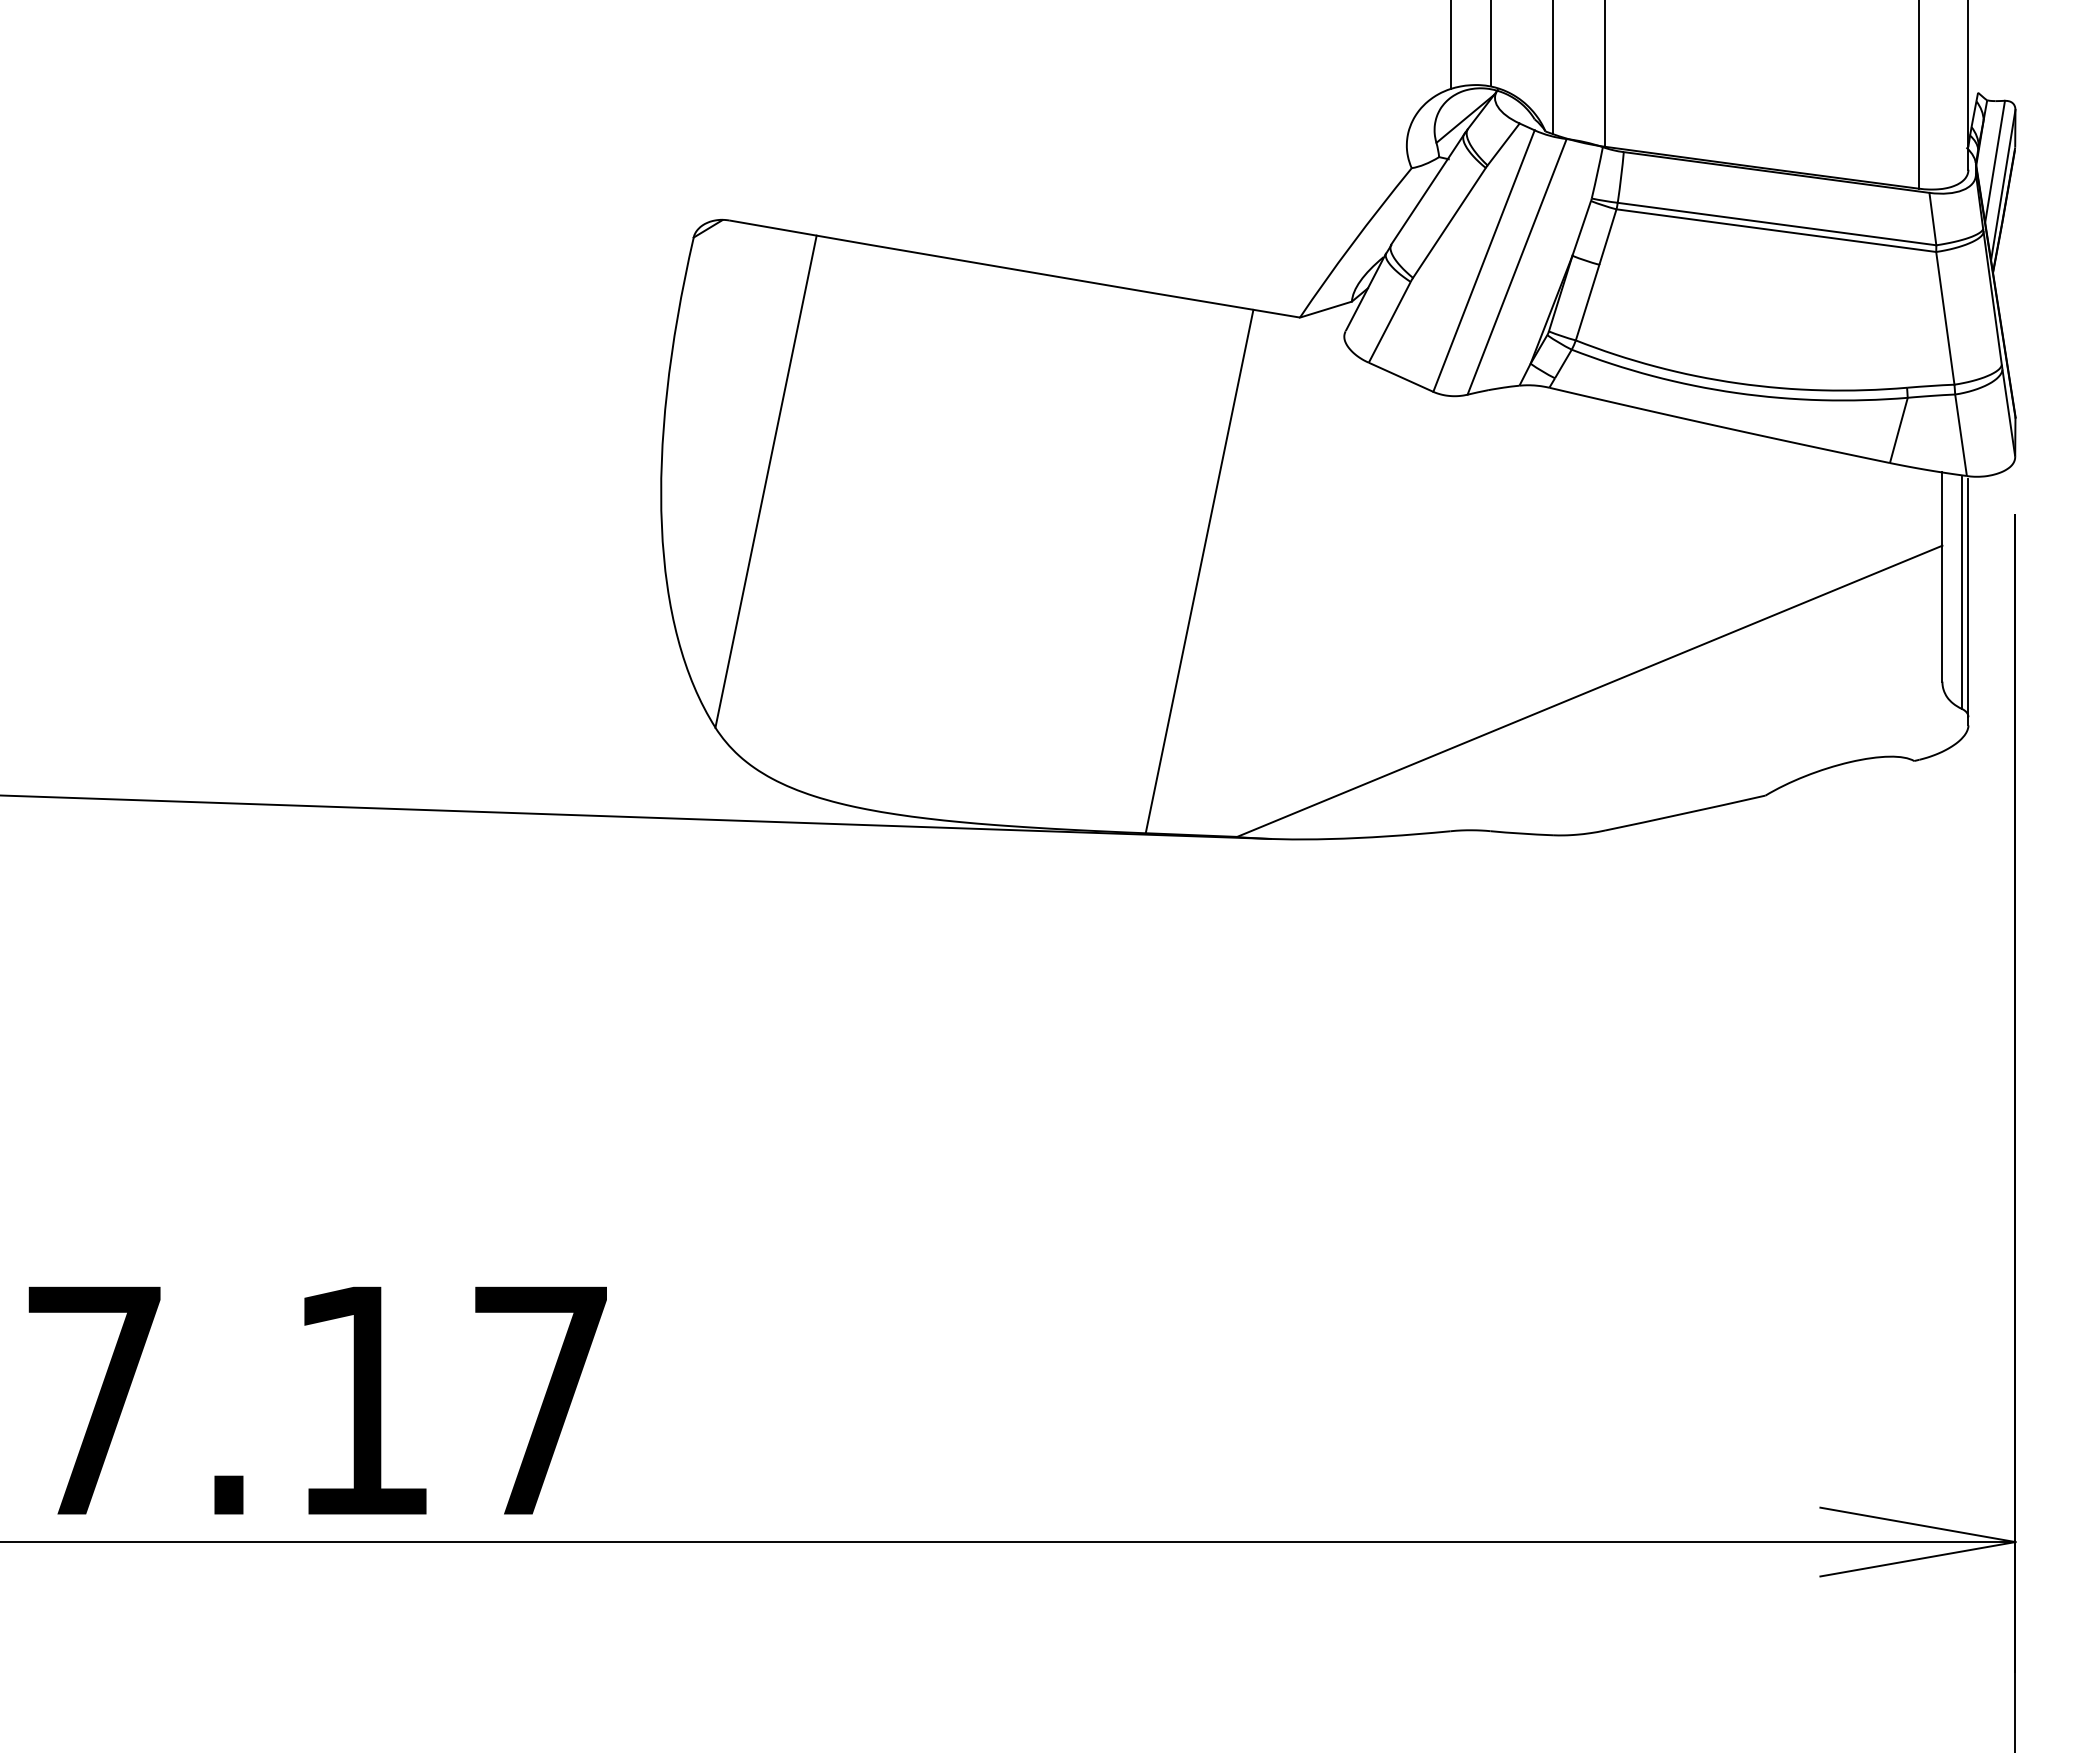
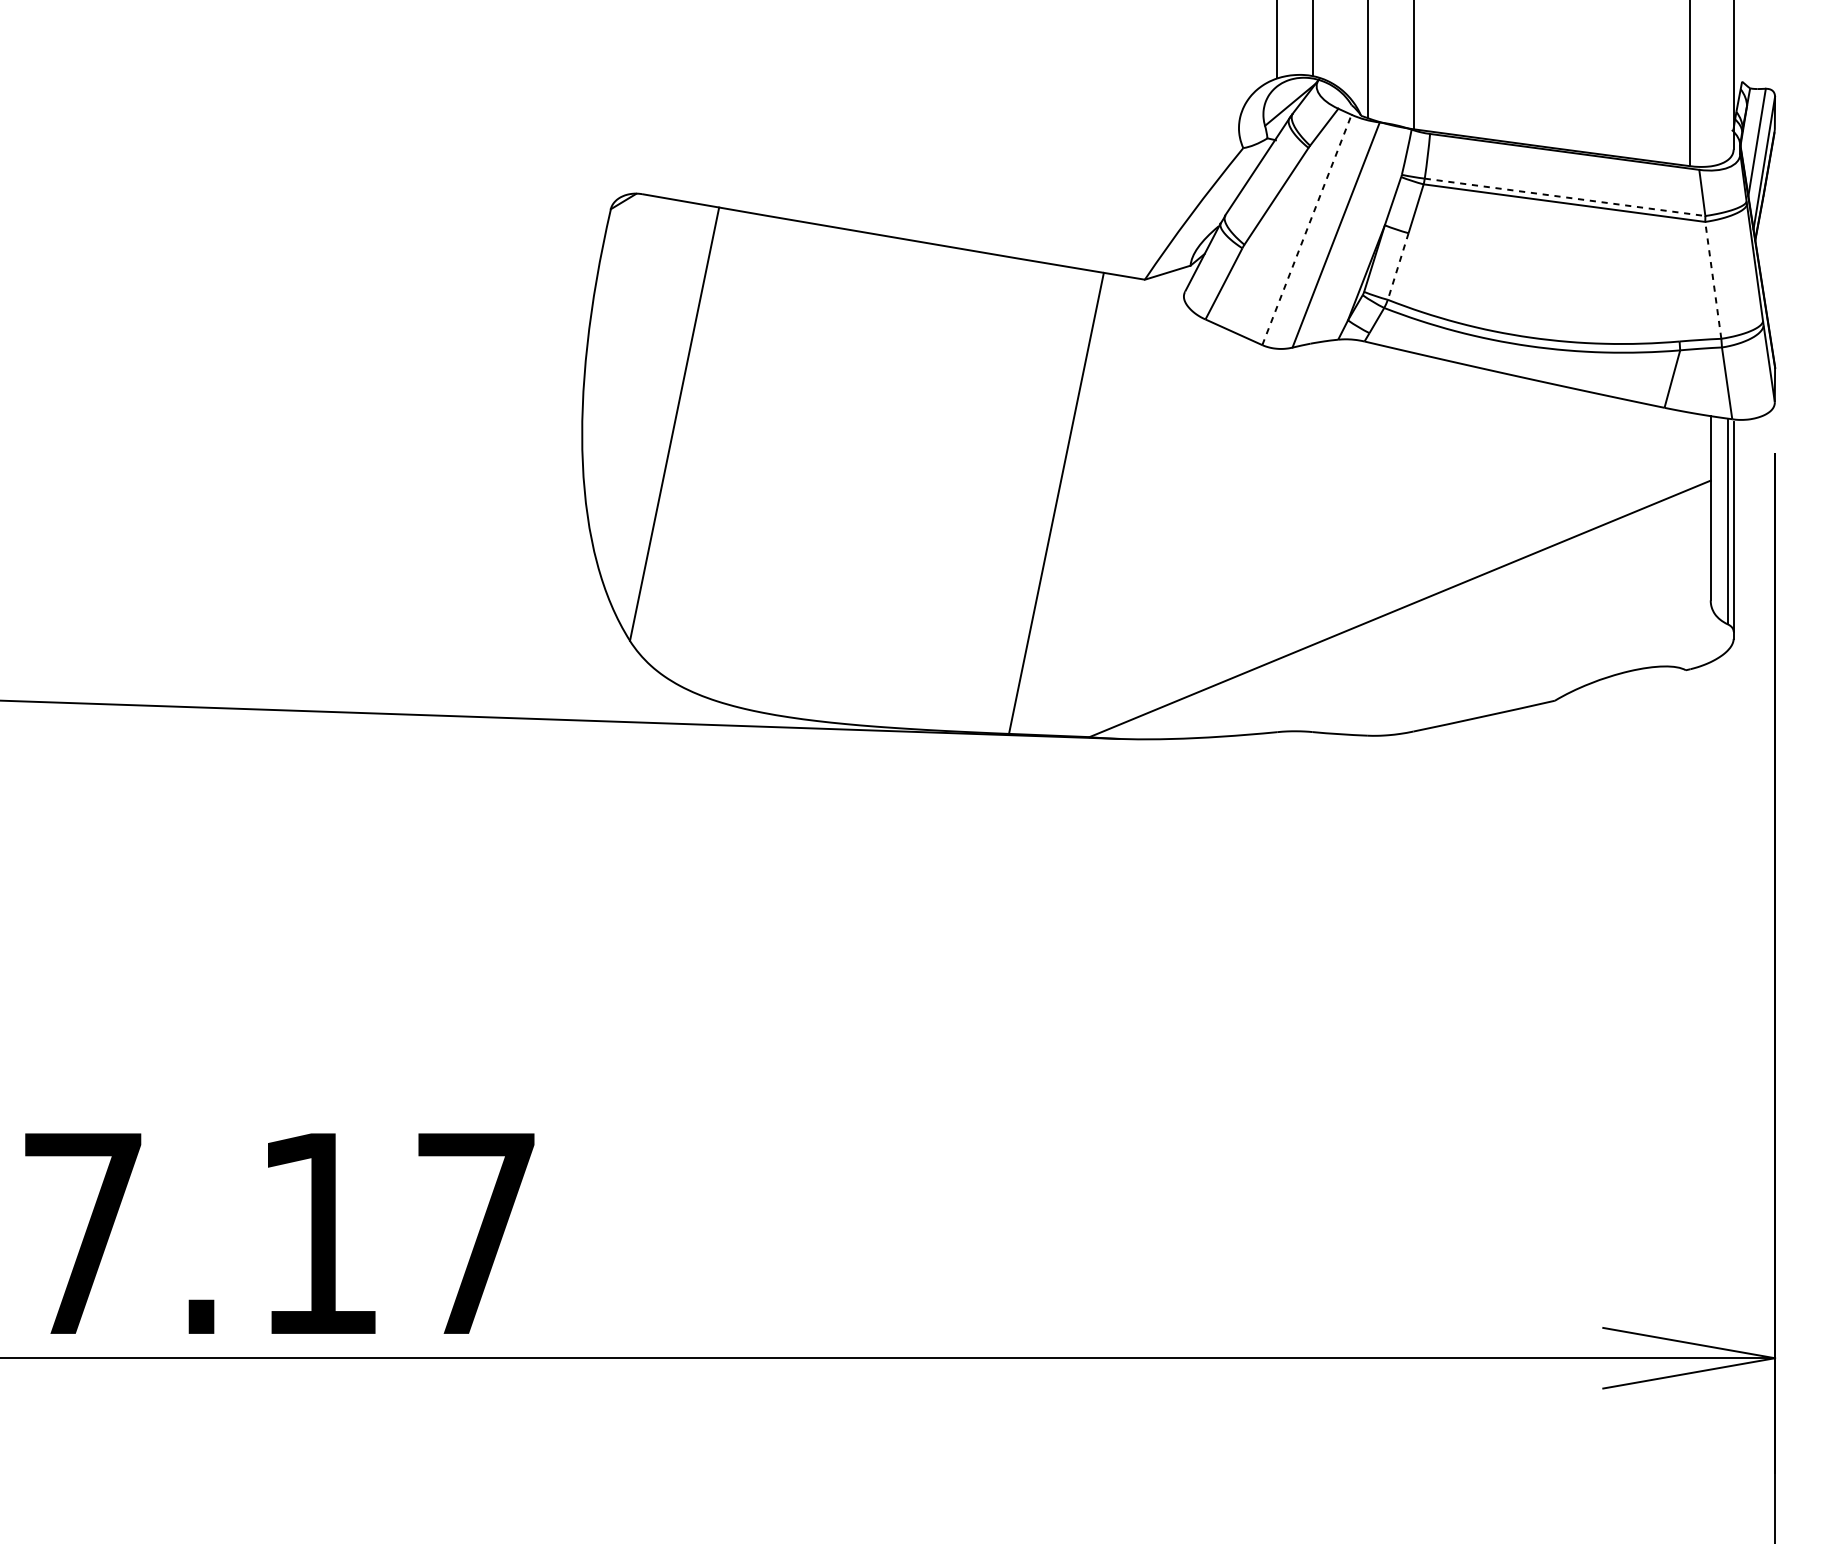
line: (1777, 224) -> (1565, 197), solid -> dashed
line: (1484, 260) -> (1307, 229), solid -> dashed
line: (1587, 302) -> (1398, 266), solid -> dashed
line: (1945, 318) -> (1713, 280), solid -> dashed

